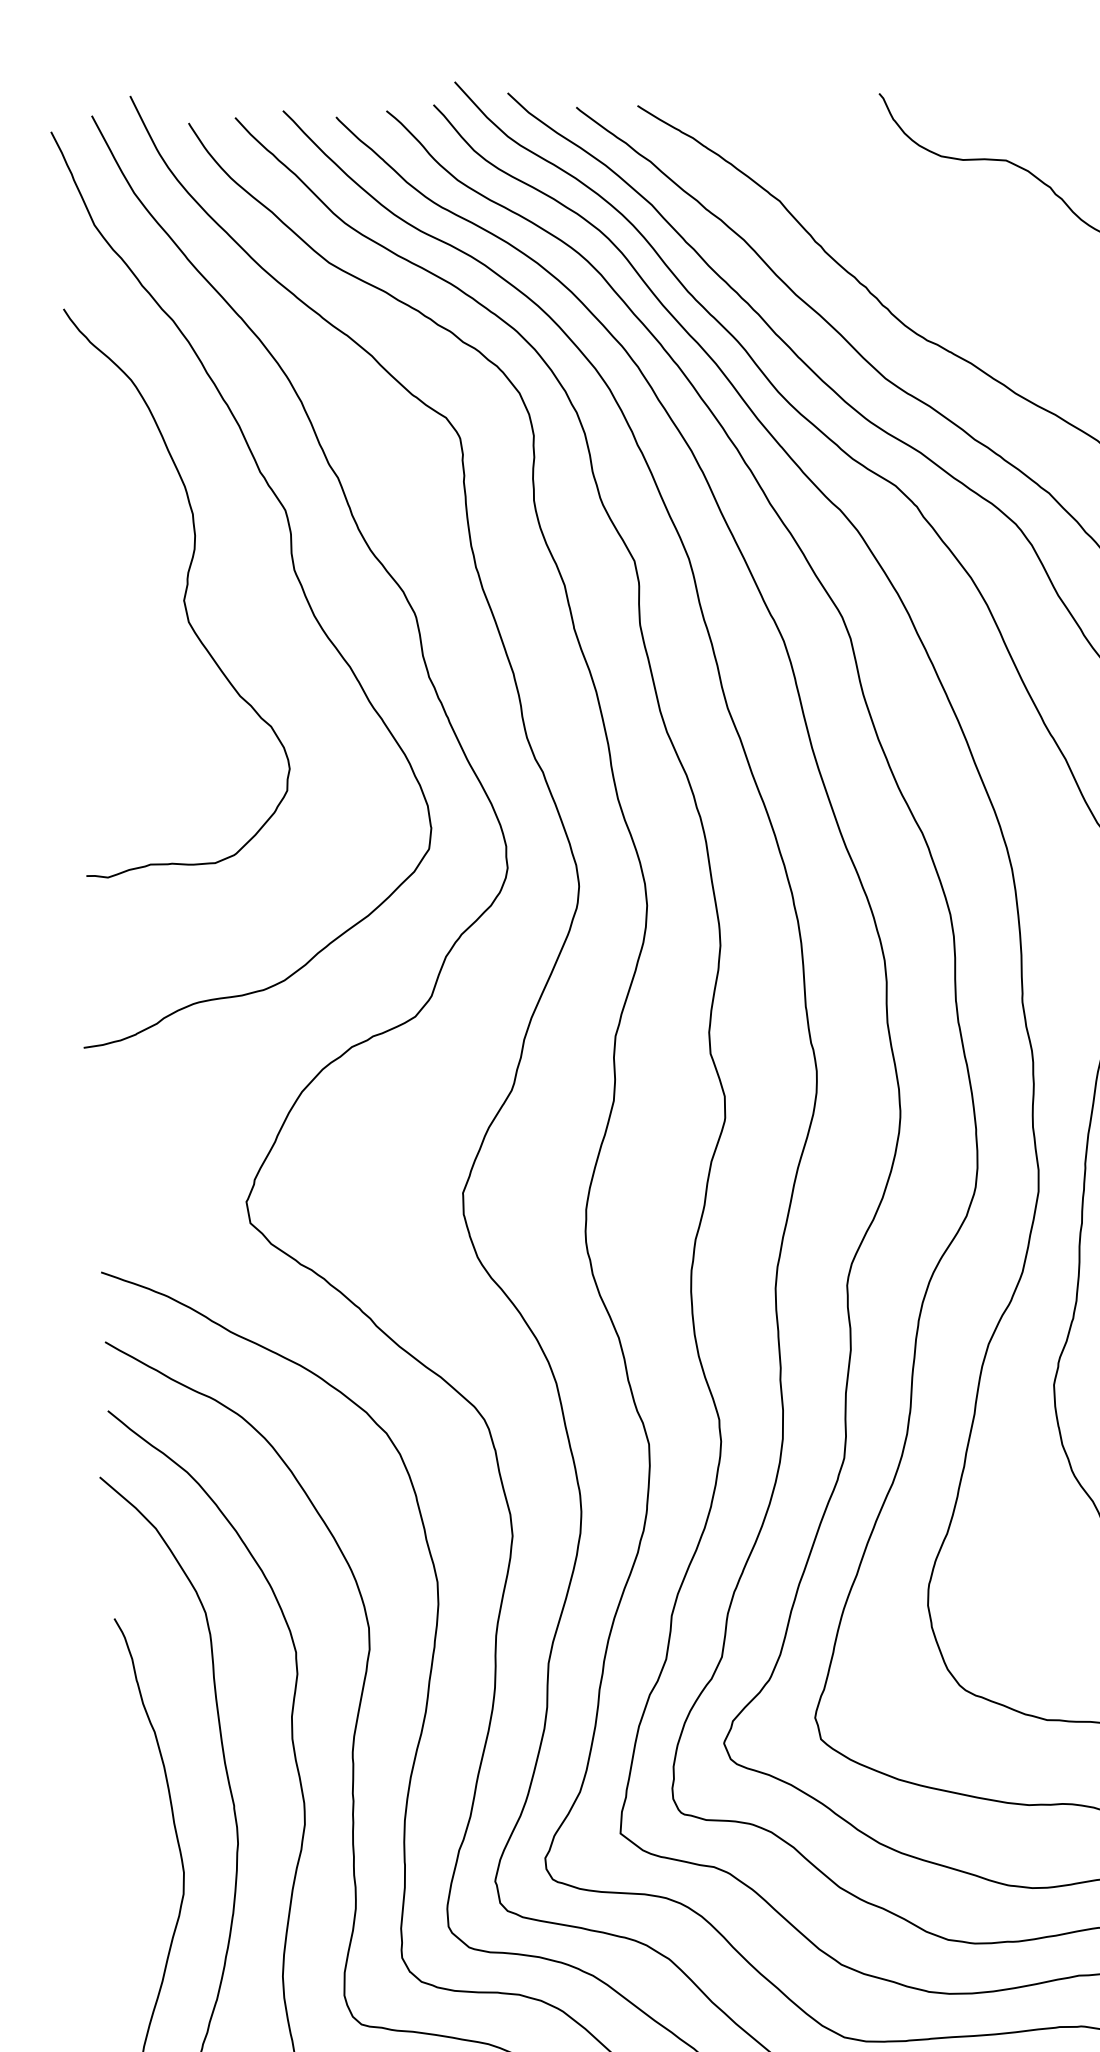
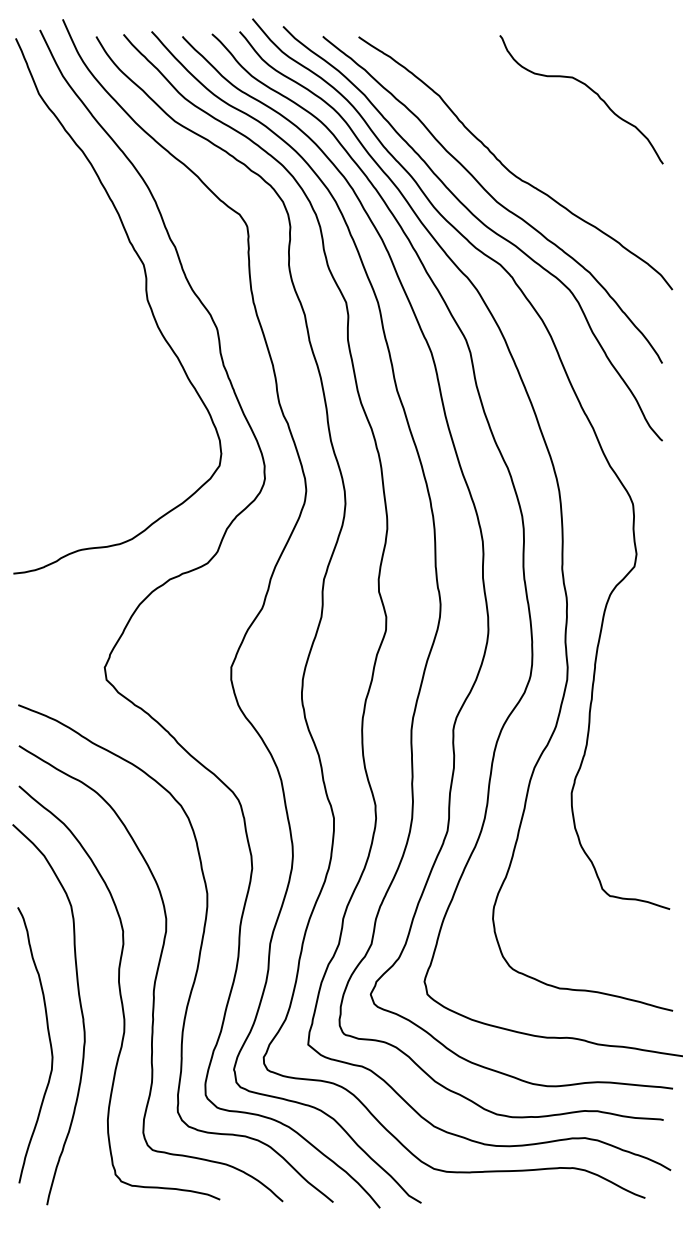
curve: (183, 592) -> (82, 310), removed

